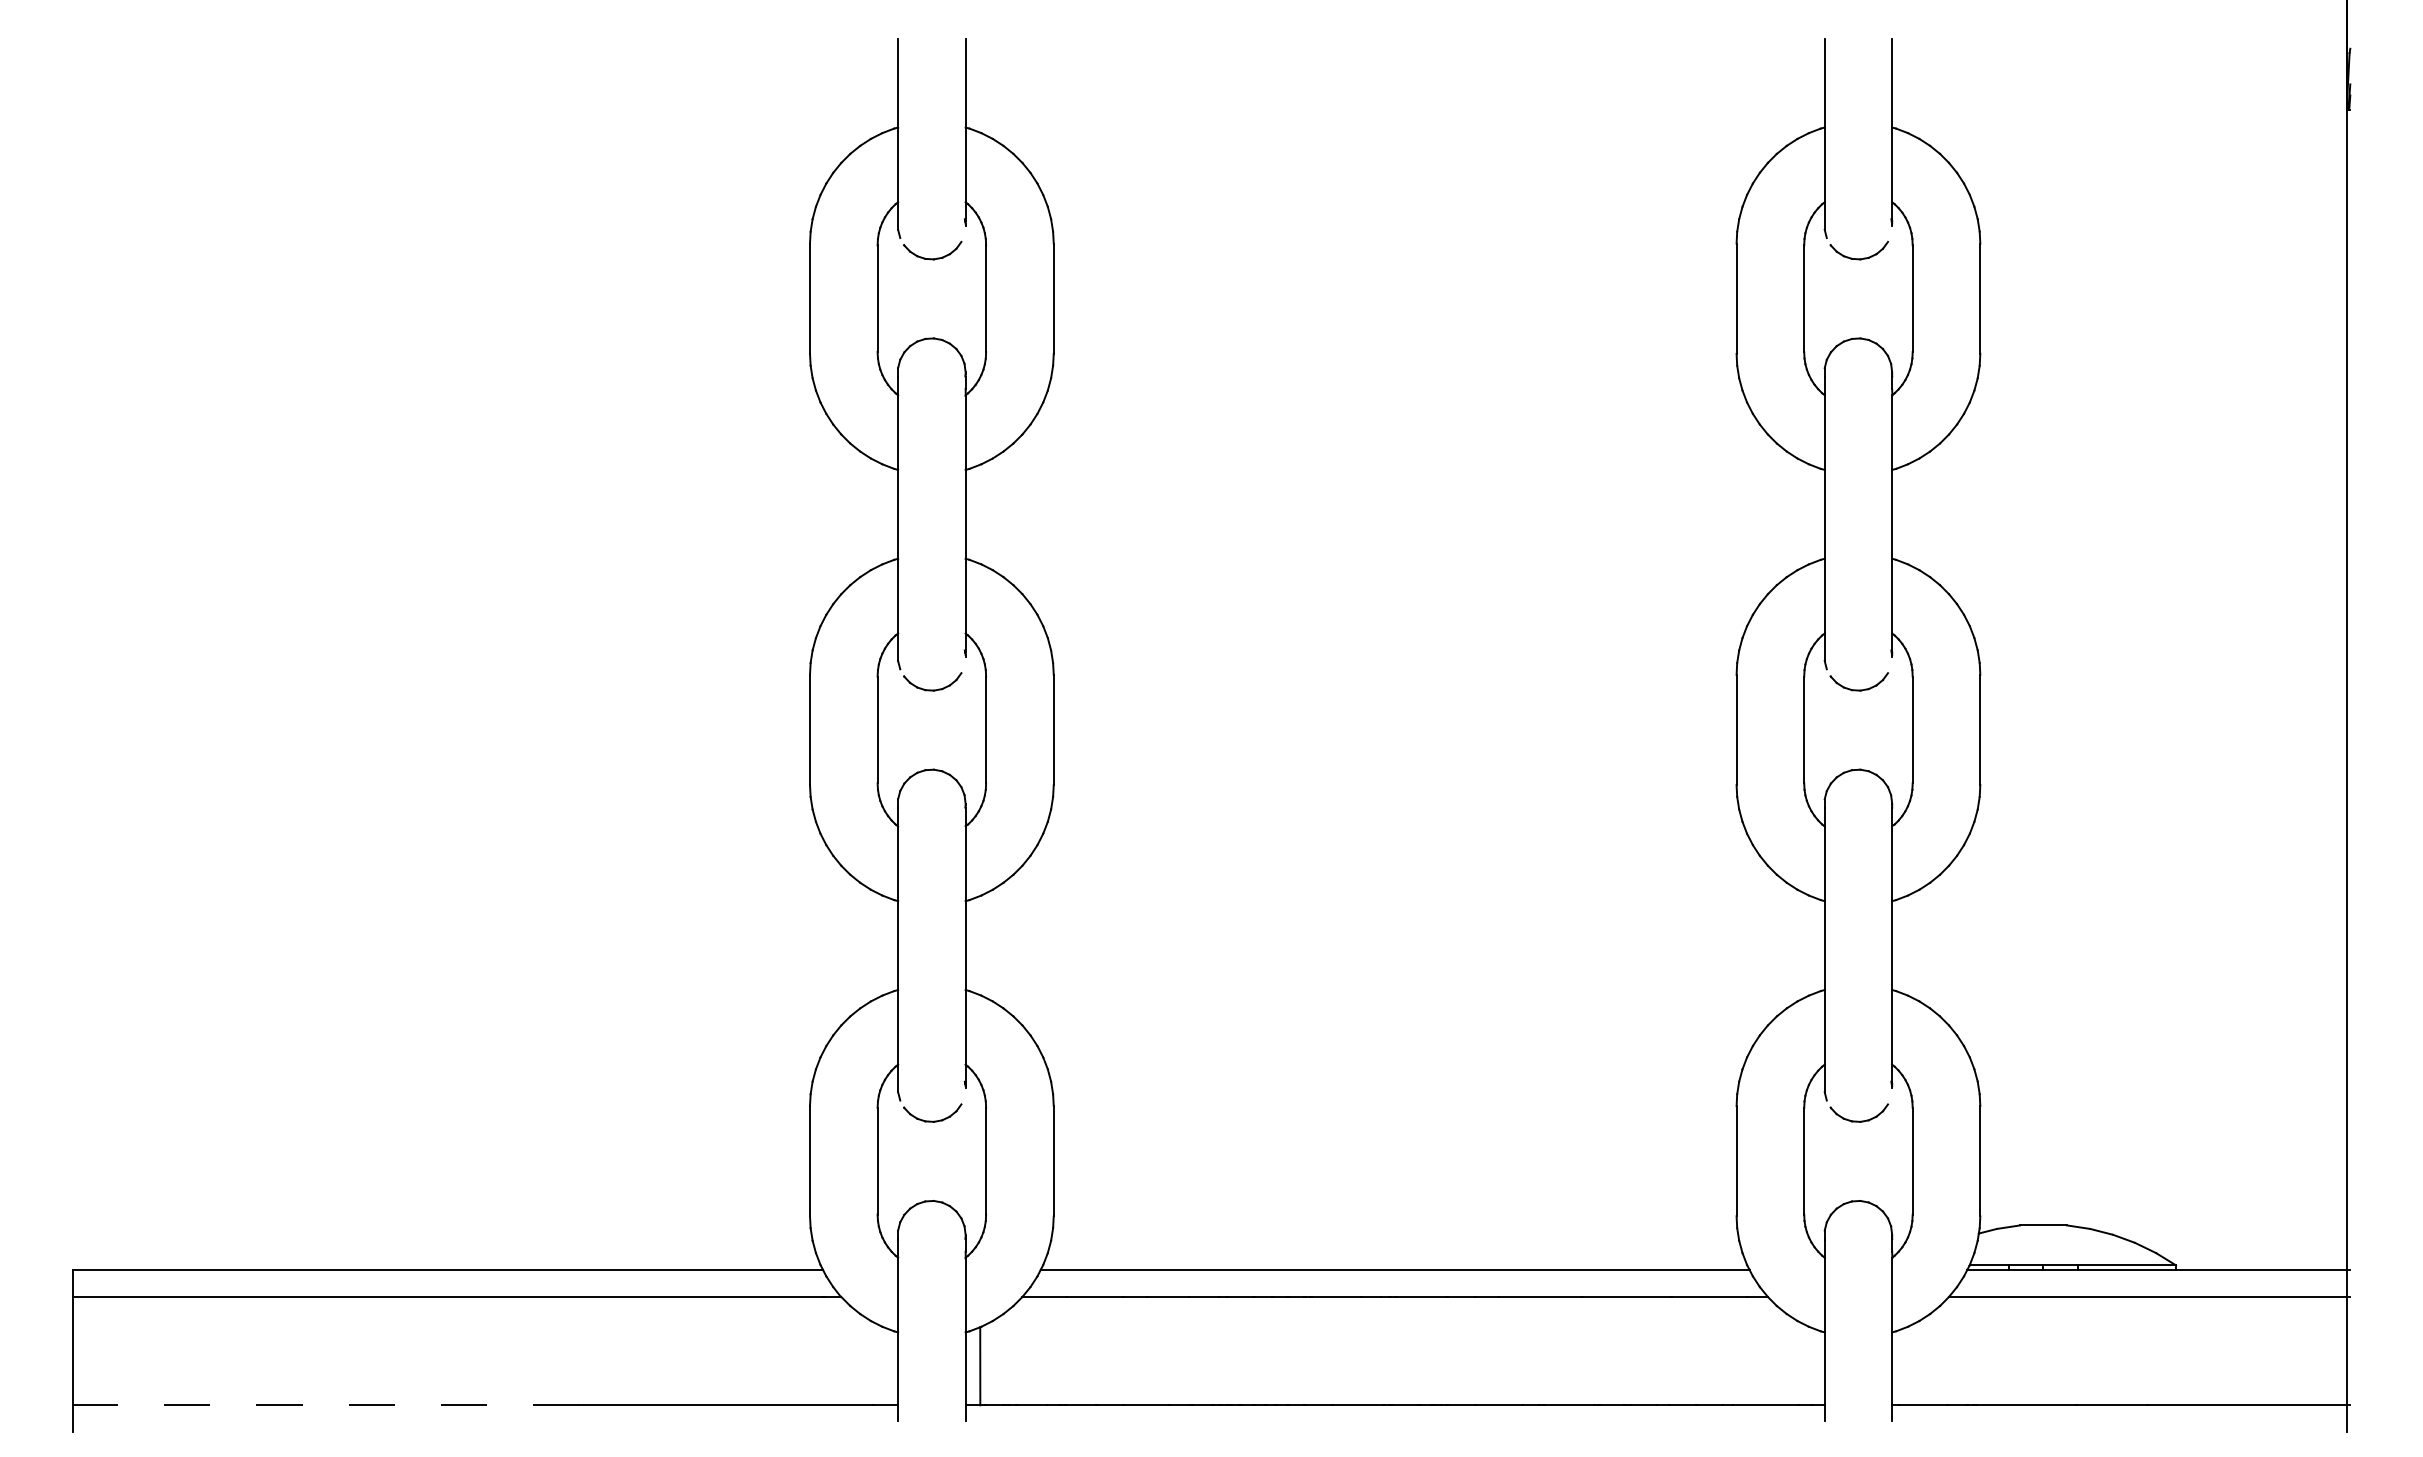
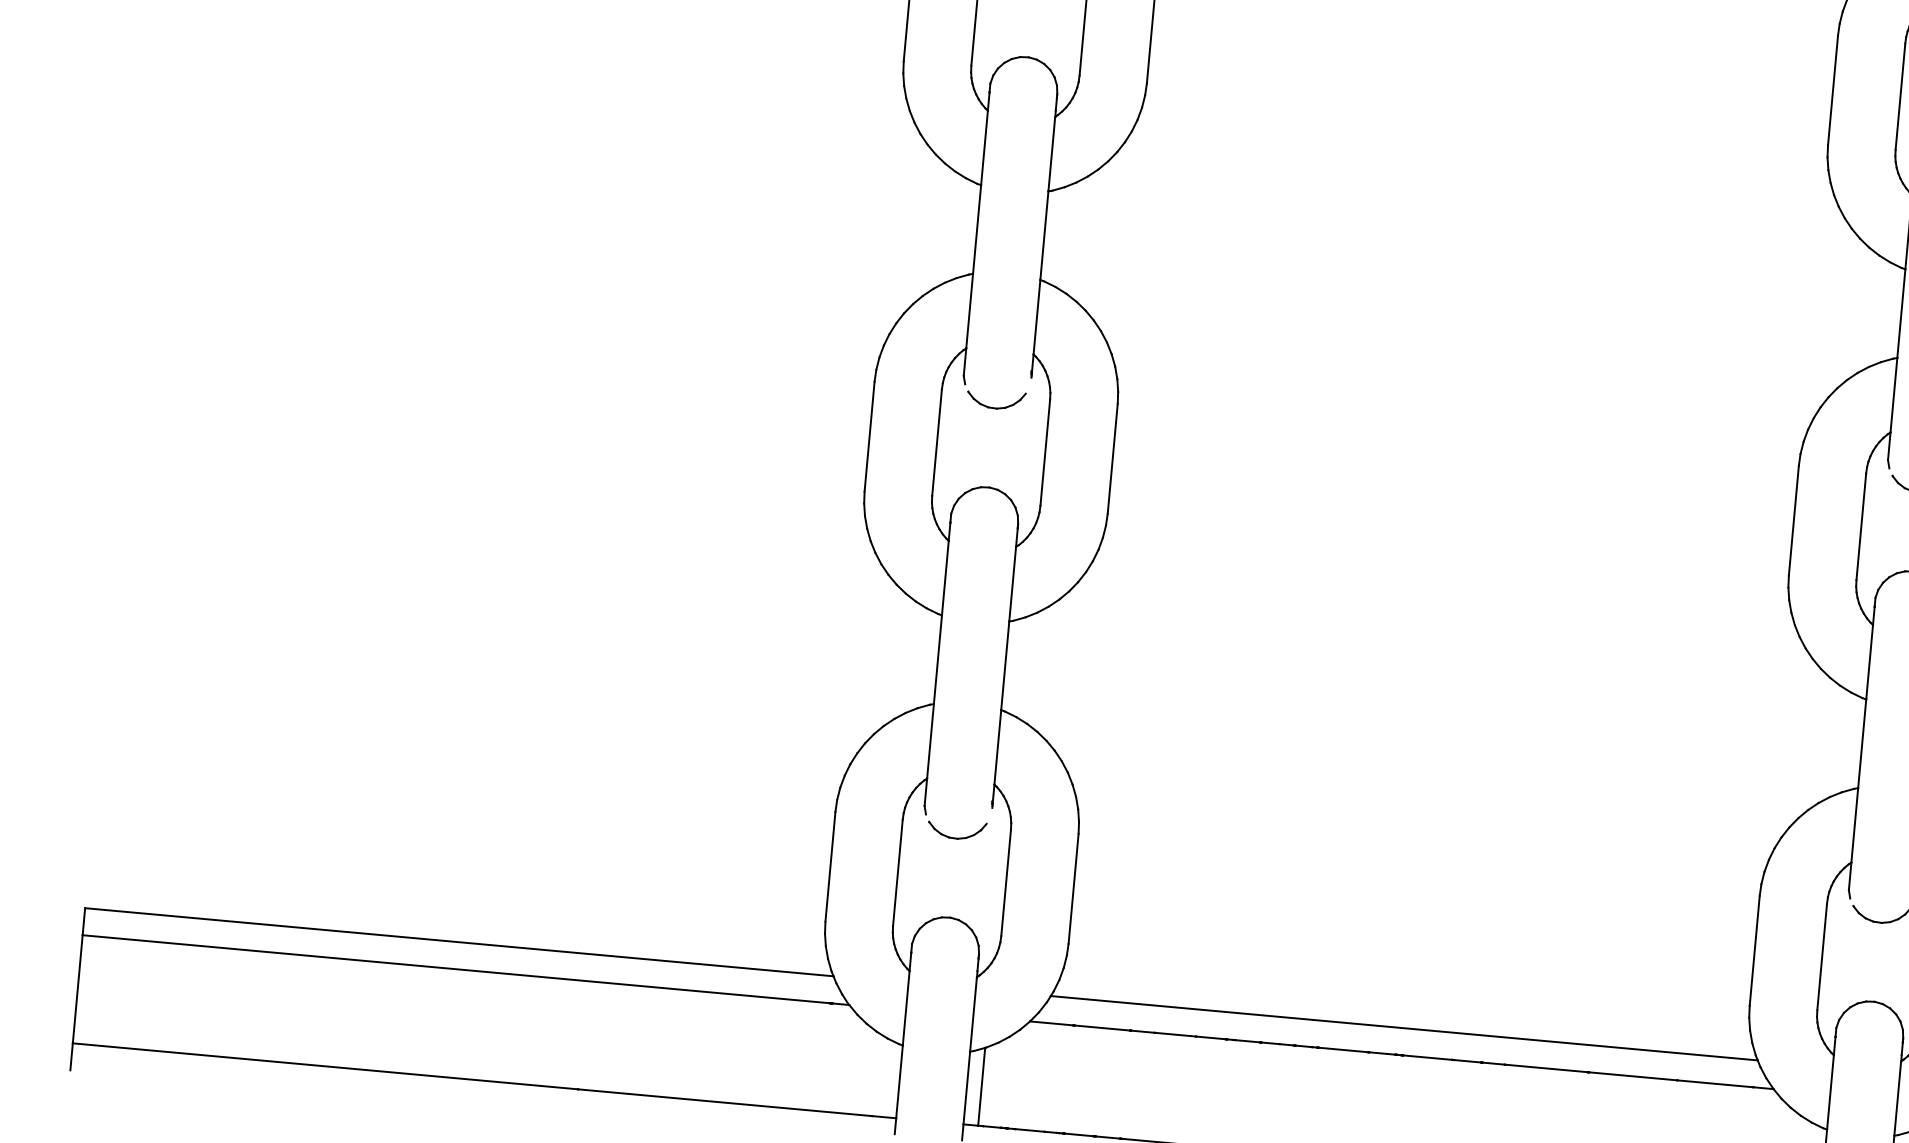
line: (325, 1405) -> (324, 1066), dashed -> solid

